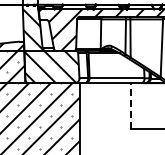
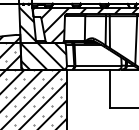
line: (130, 105) -> (109, 88), dashed -> solid

